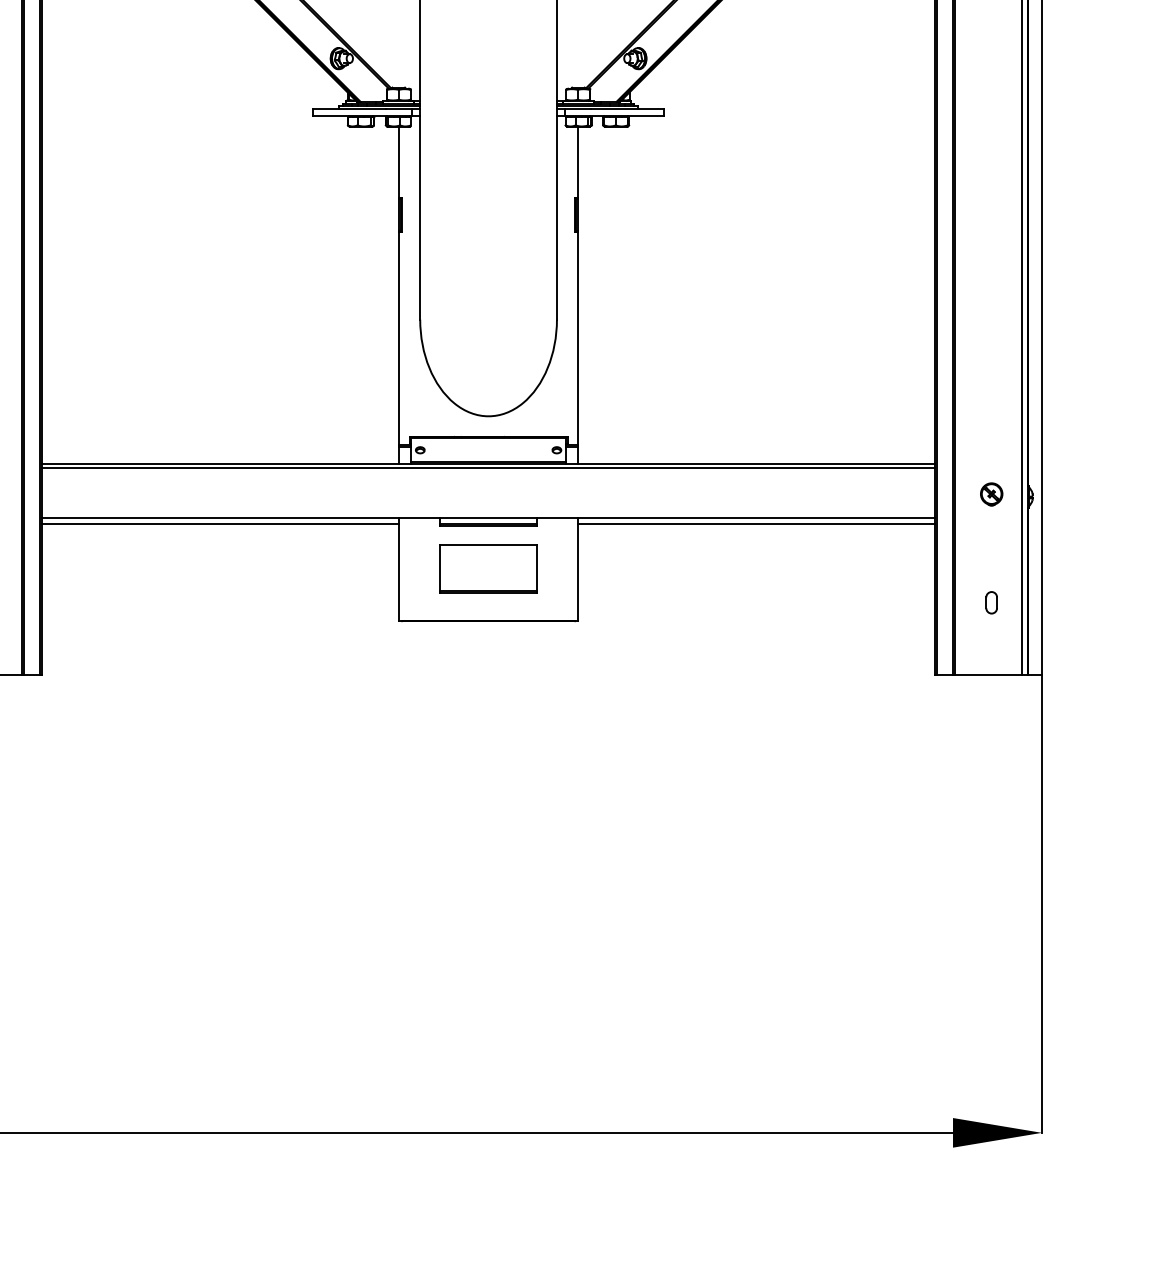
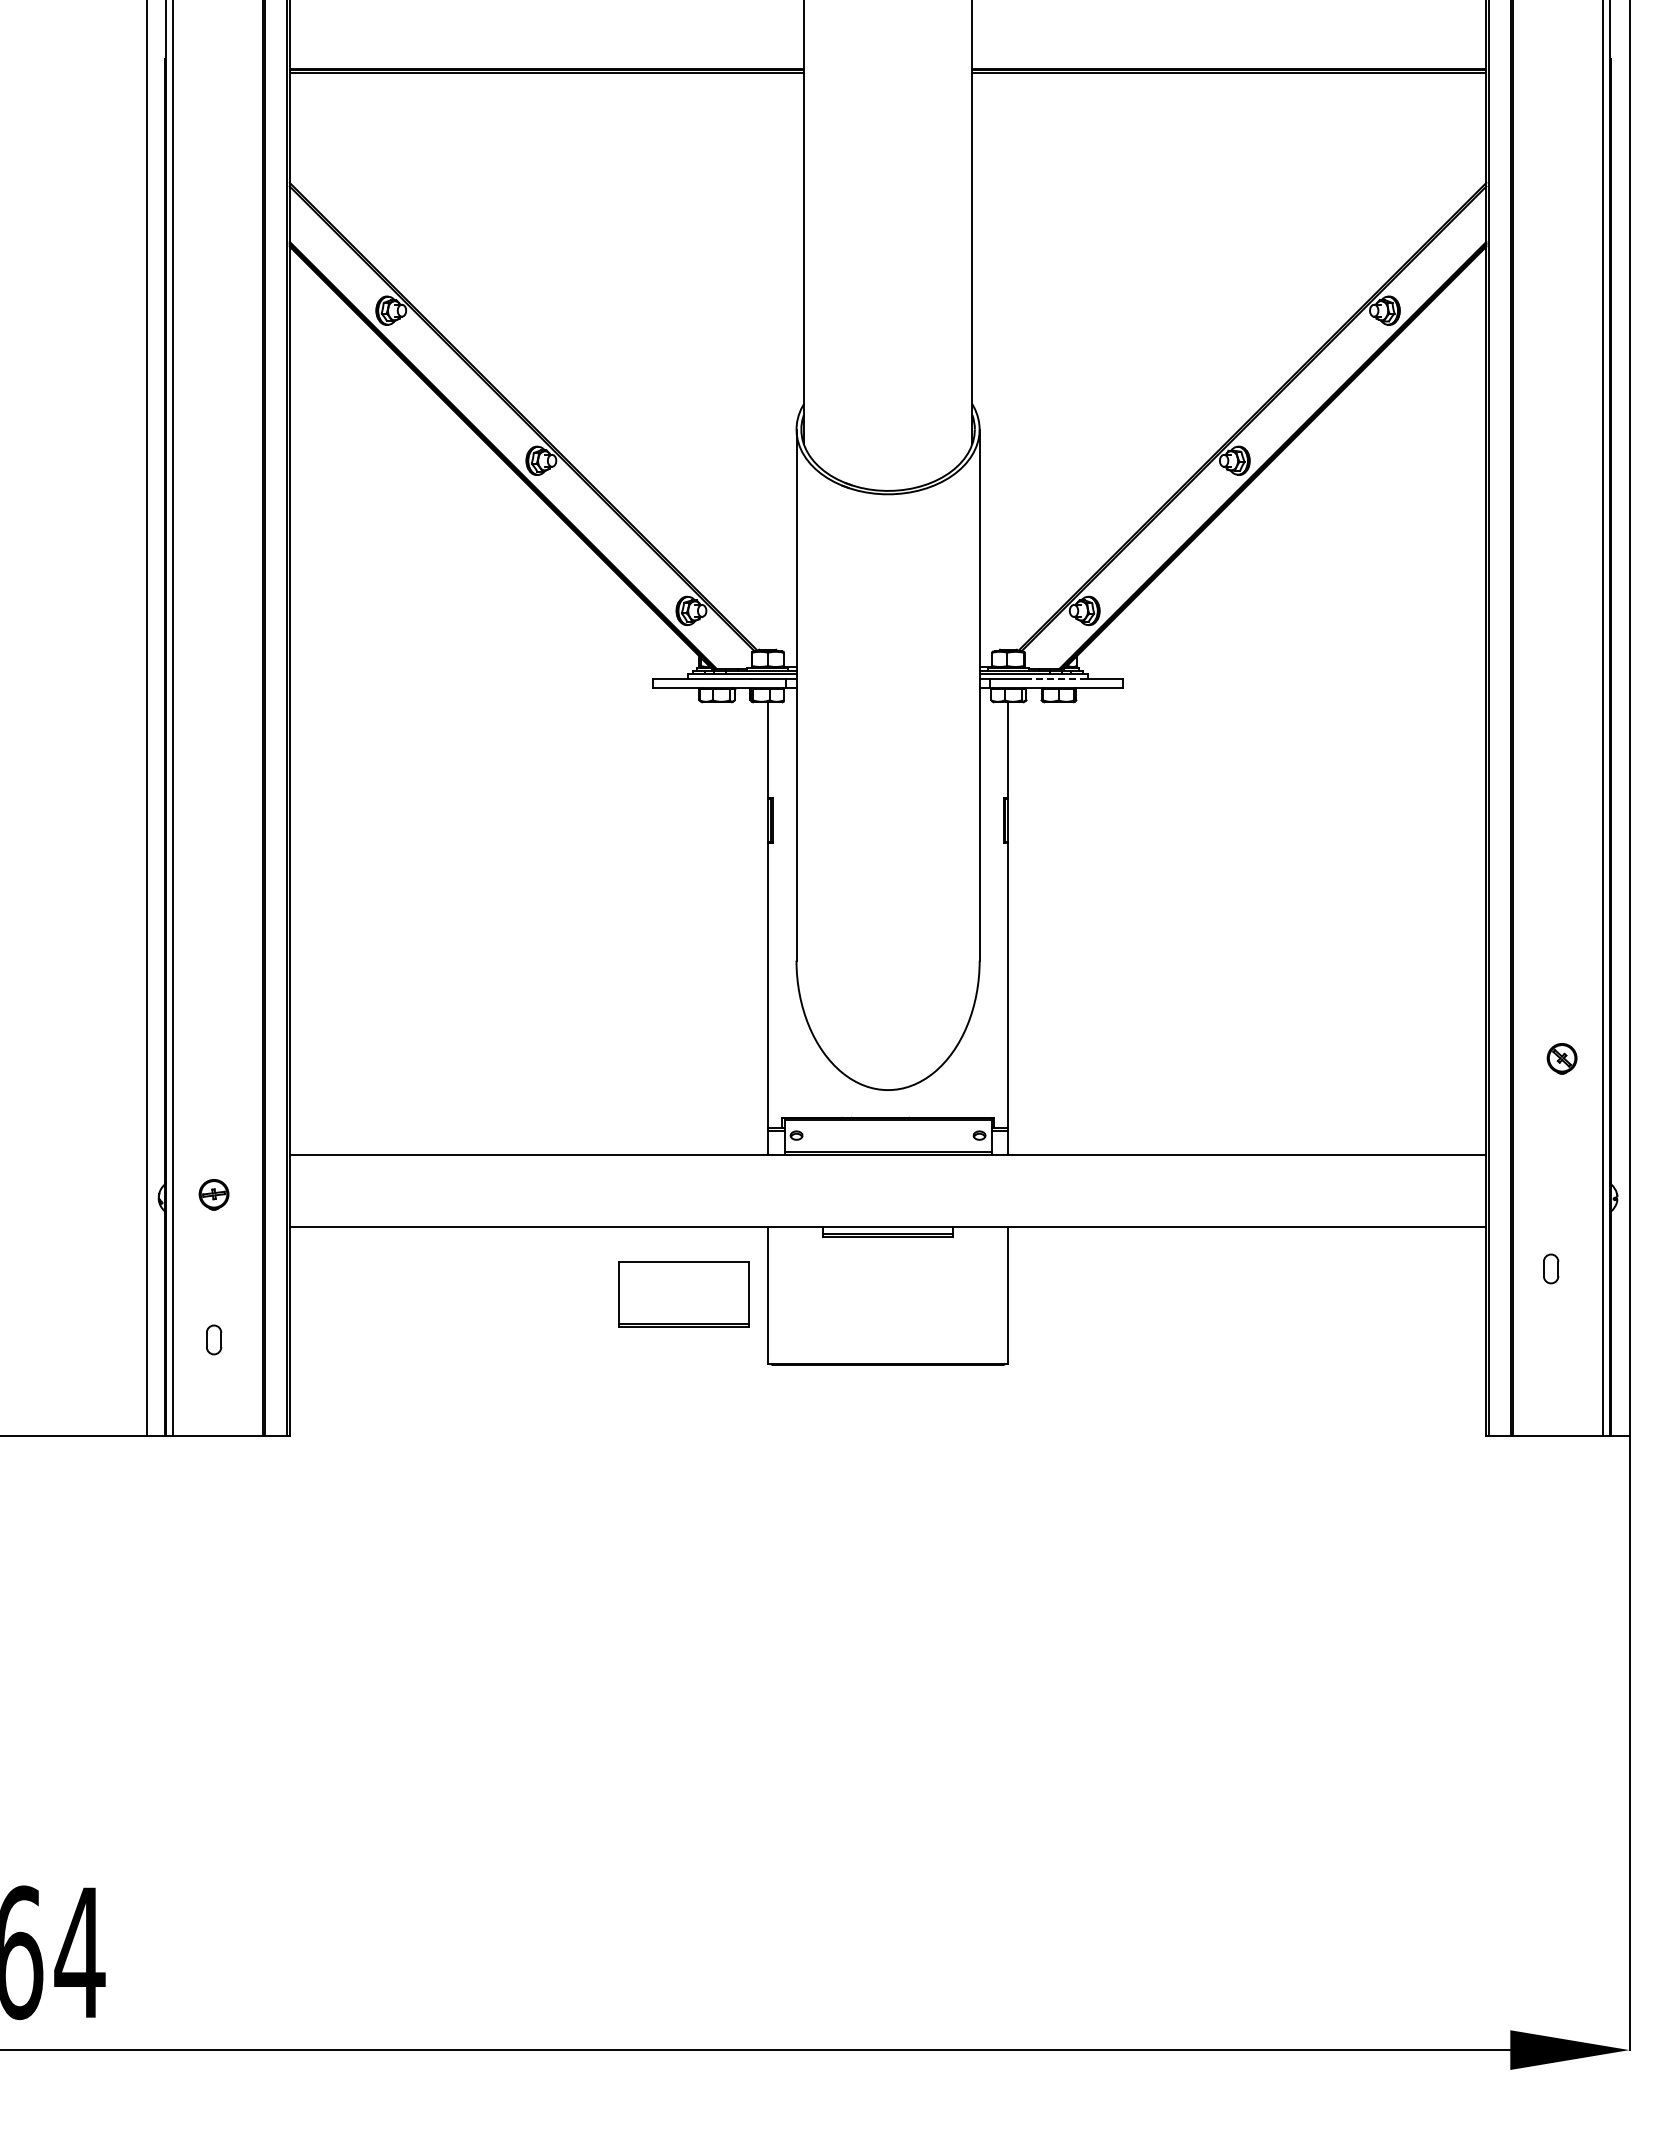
line: (615, 109) -> (1057, 678), solid -> dashed
line: (488, 468) -> (887, 1159), removed
part: (991, 494) -> (1561, 1058), moved
line: (220, 524) -> (528, 1234), removed
line: (756, 524) -> (1247, 1234), removed
part: (488, 568) -> (683, 1294), moved
part: (991, 602) -> (1551, 1268), moved

